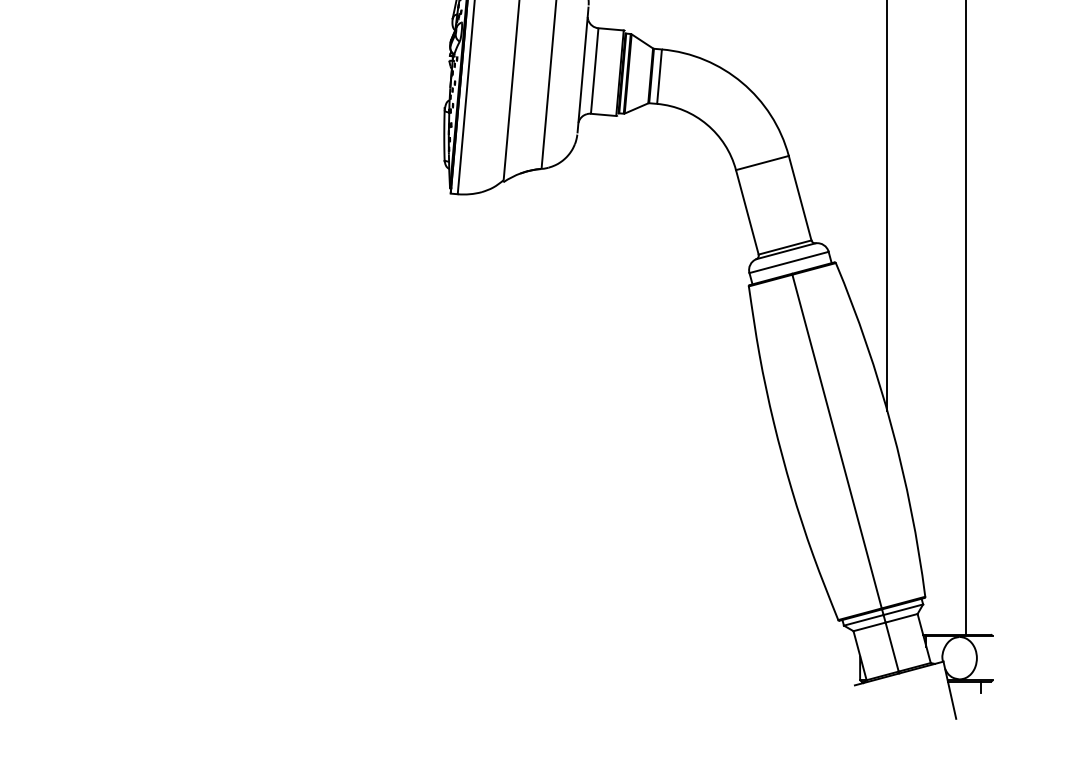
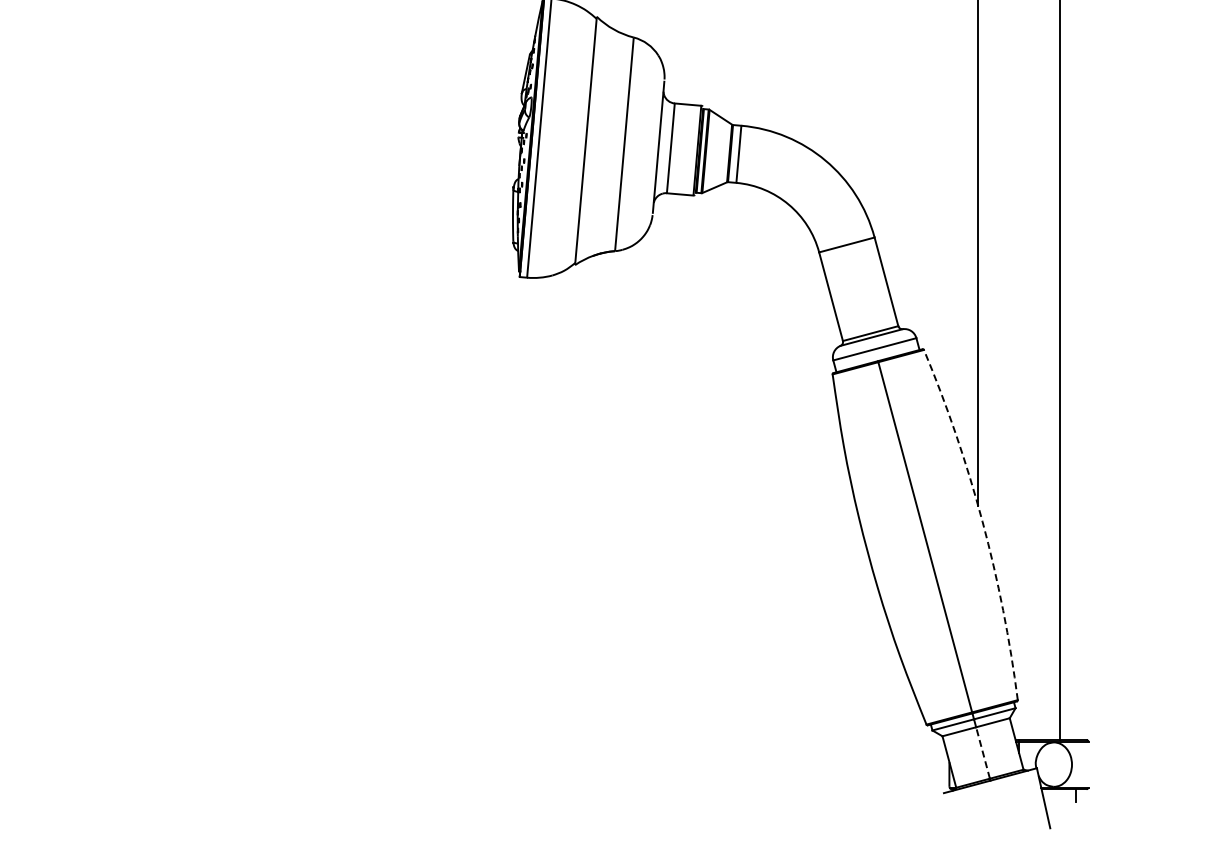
arc: (891, 426) -> (982, 521), solid -> dashed
line: (892, 646) -> (983, 752), solid -> dashed

